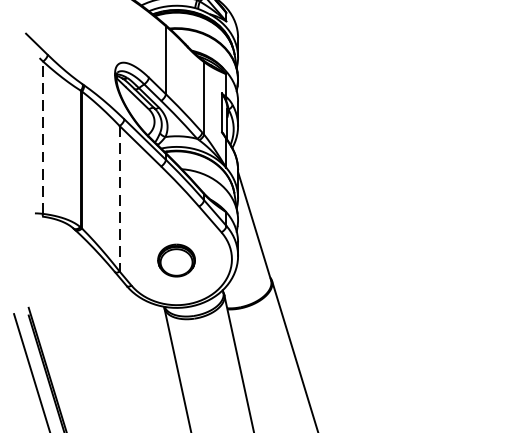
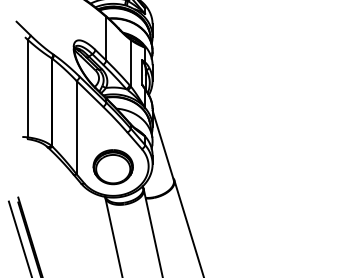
line: (43, 137) -> (27, 88), dashed -> solid
line: (119, 198) -> (76, 127), dashed -> solid
part: (175, 260) -> (112, 167), size x1.67

